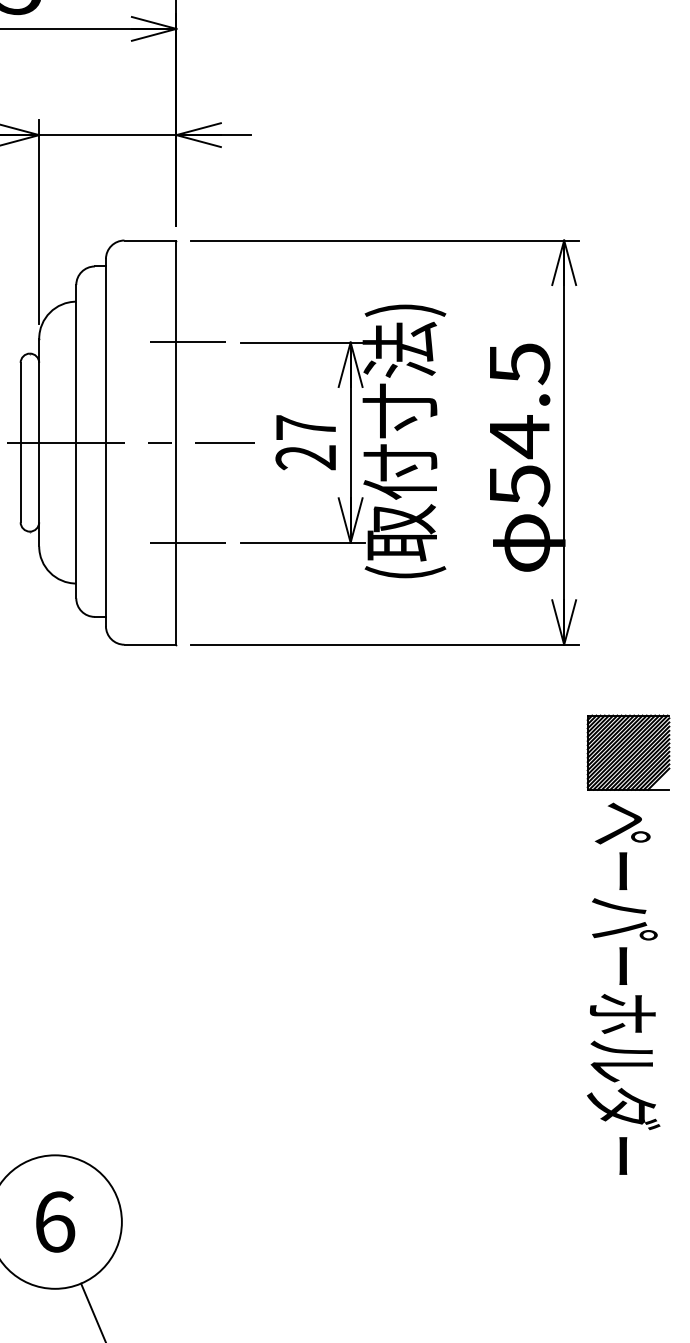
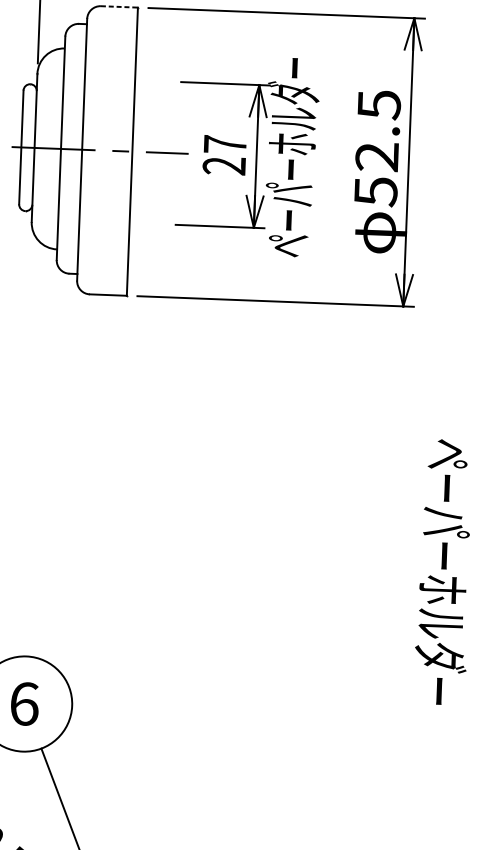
line: (150, 240) -> (119, 6), solid -> dashed
line: (188, 342) -> (143, 80), removed
text: (519, 437) -> (377, 157), 54.5 -> 52.5
text: (404, 441) -> (295, 157), (取付寸法) -> ペーパーホルダー
line: (188, 542) -> (138, 223), removed
part: (628, 752) -> (446, 384), removed
text: (623, 988) -> (444, 571), moved

